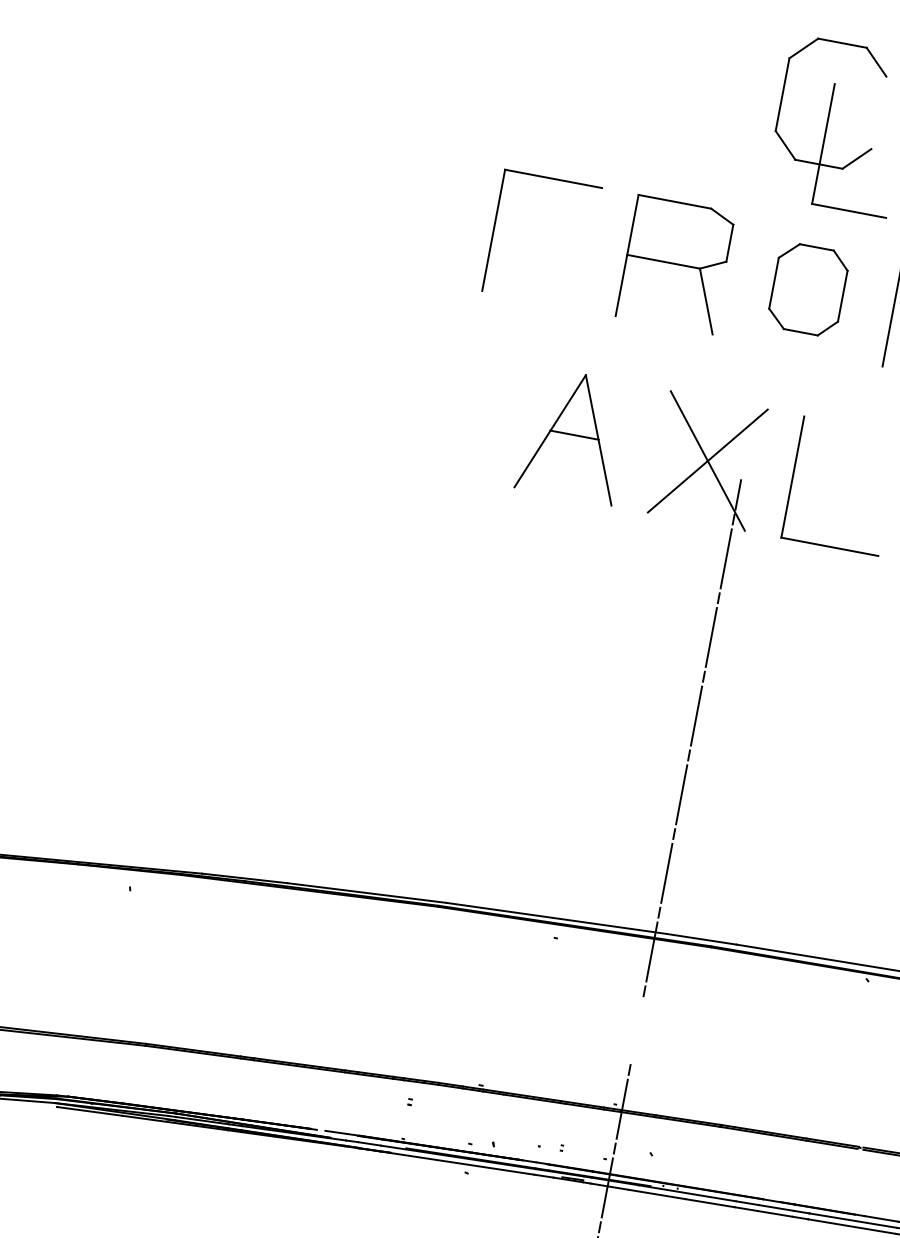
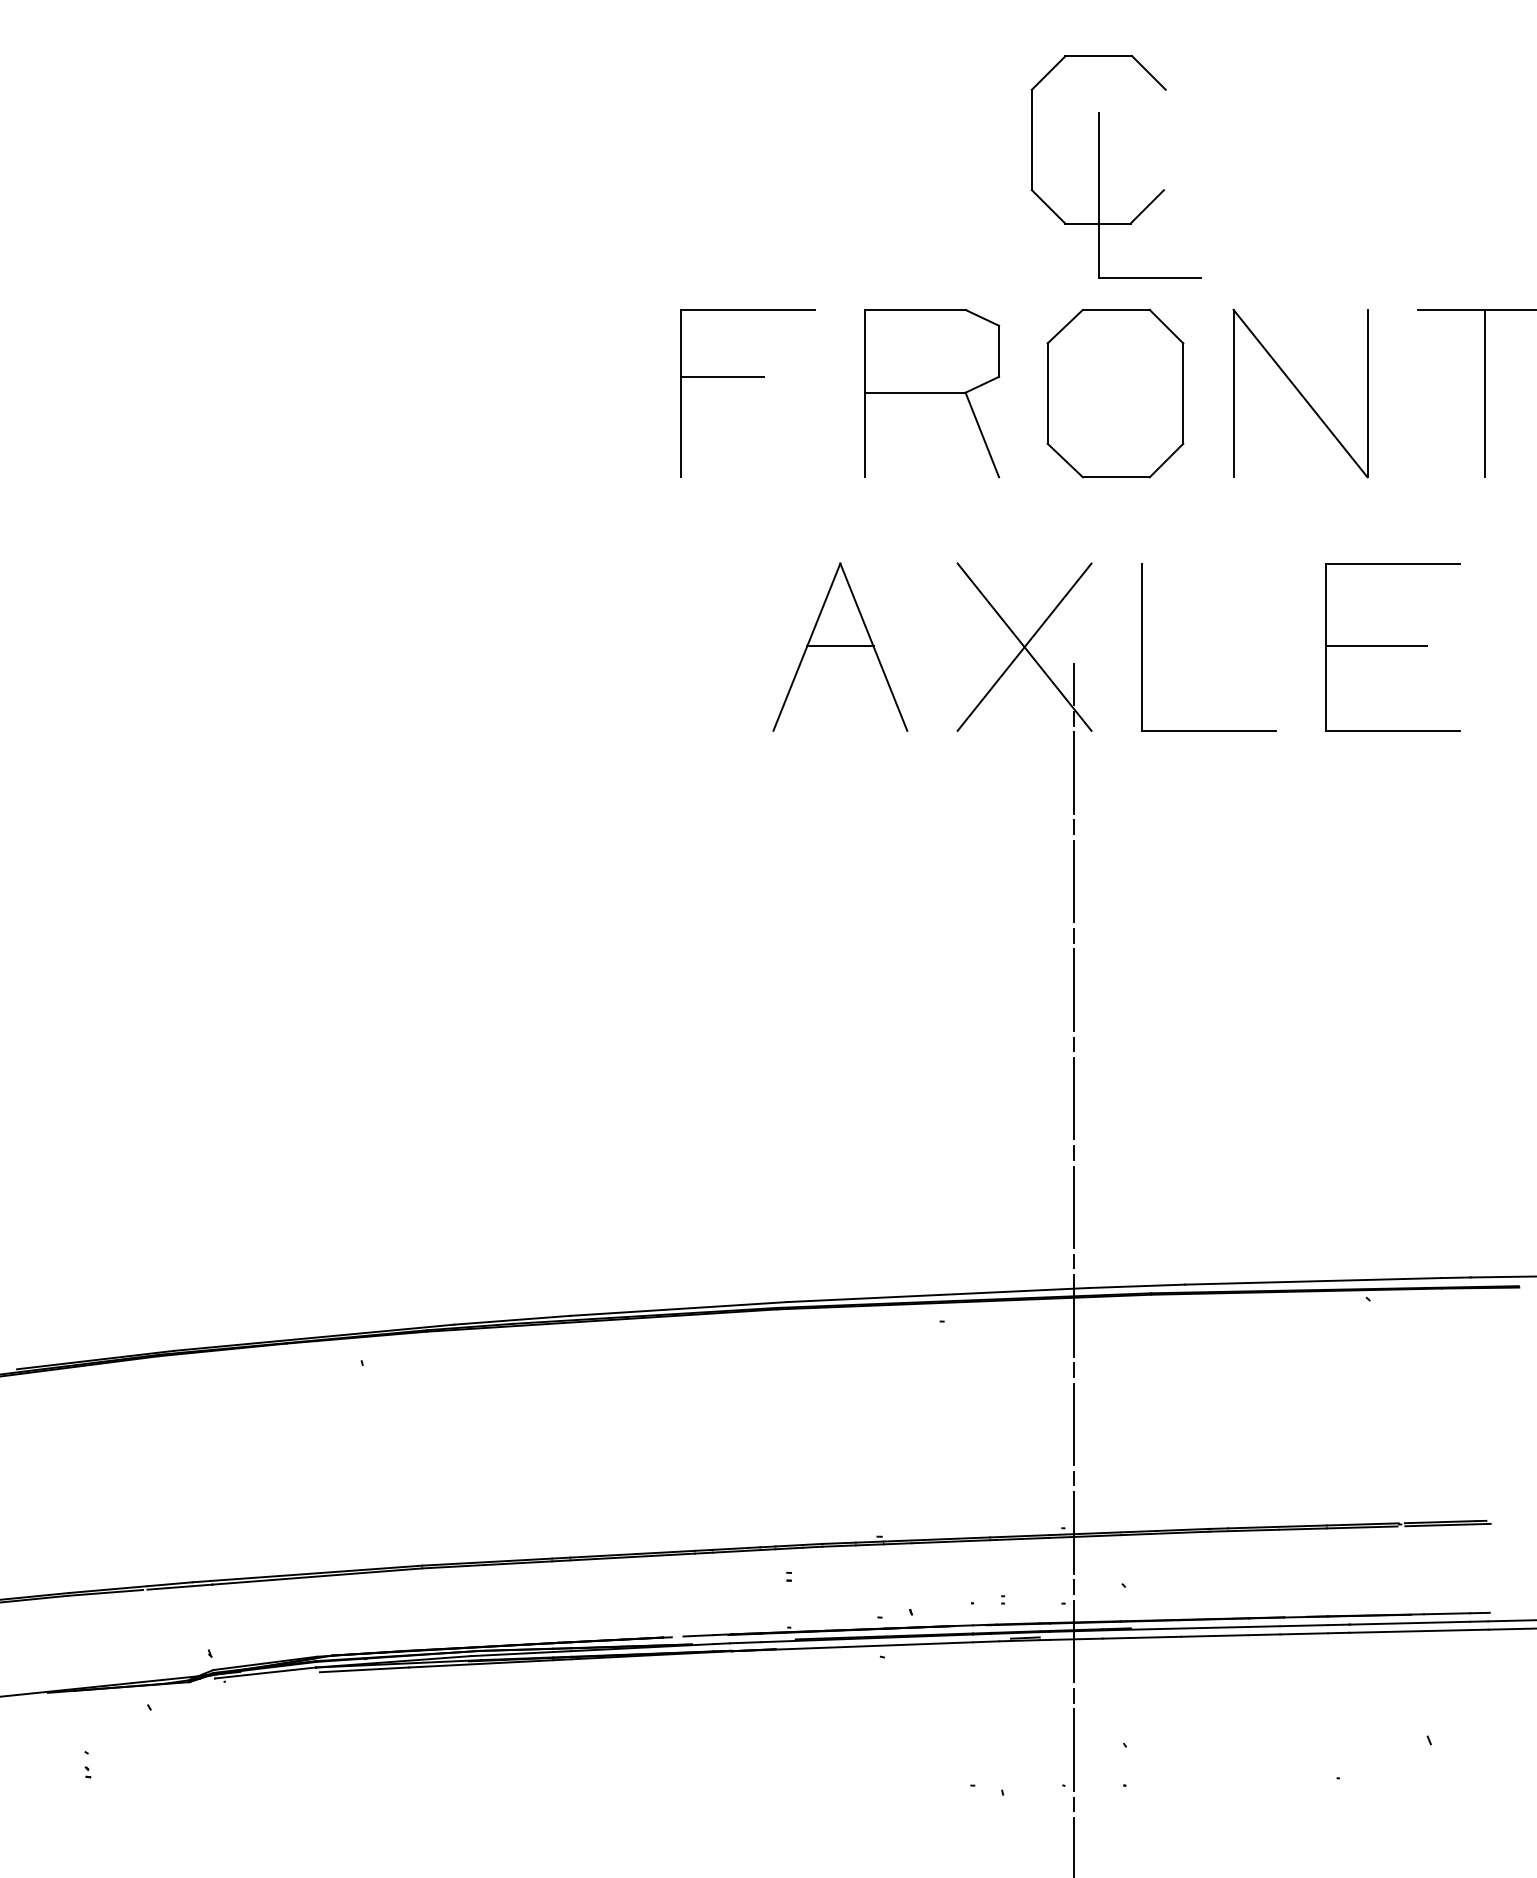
line: (525, 223) -> (721, 376), added
part: (808, 289) -> (1115, 393), size x1.43
line: (636, 1030) -> (1073, 1424), added

